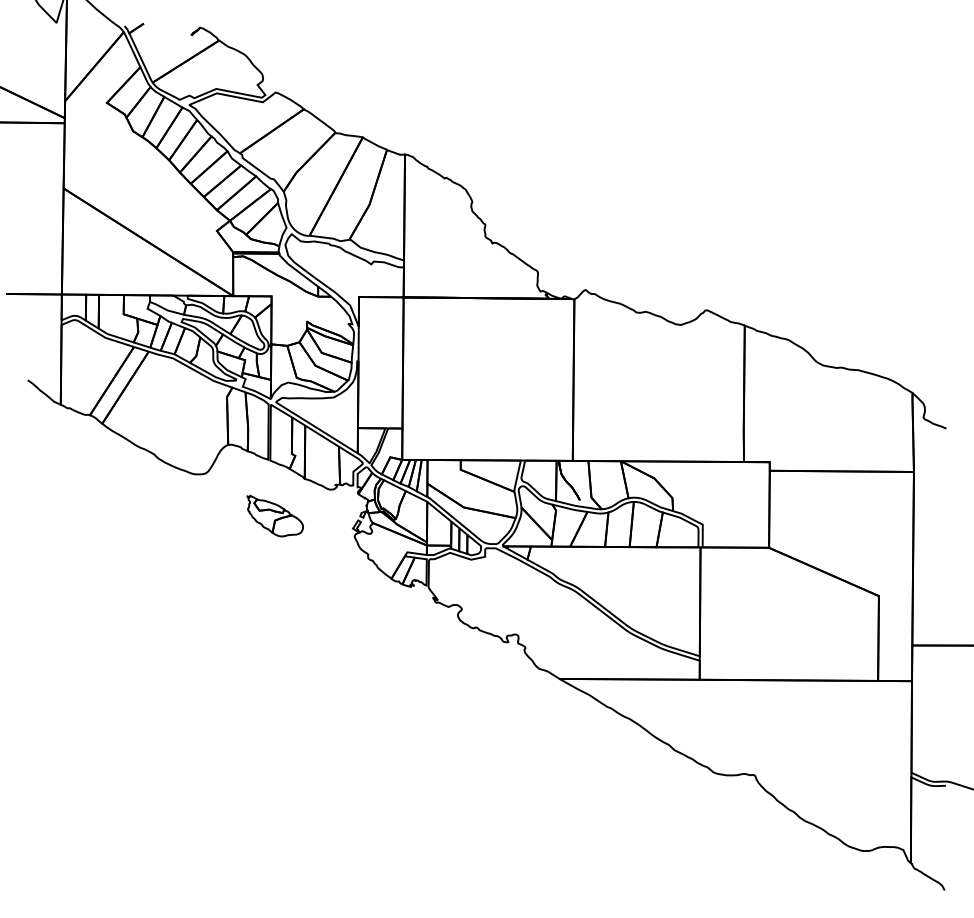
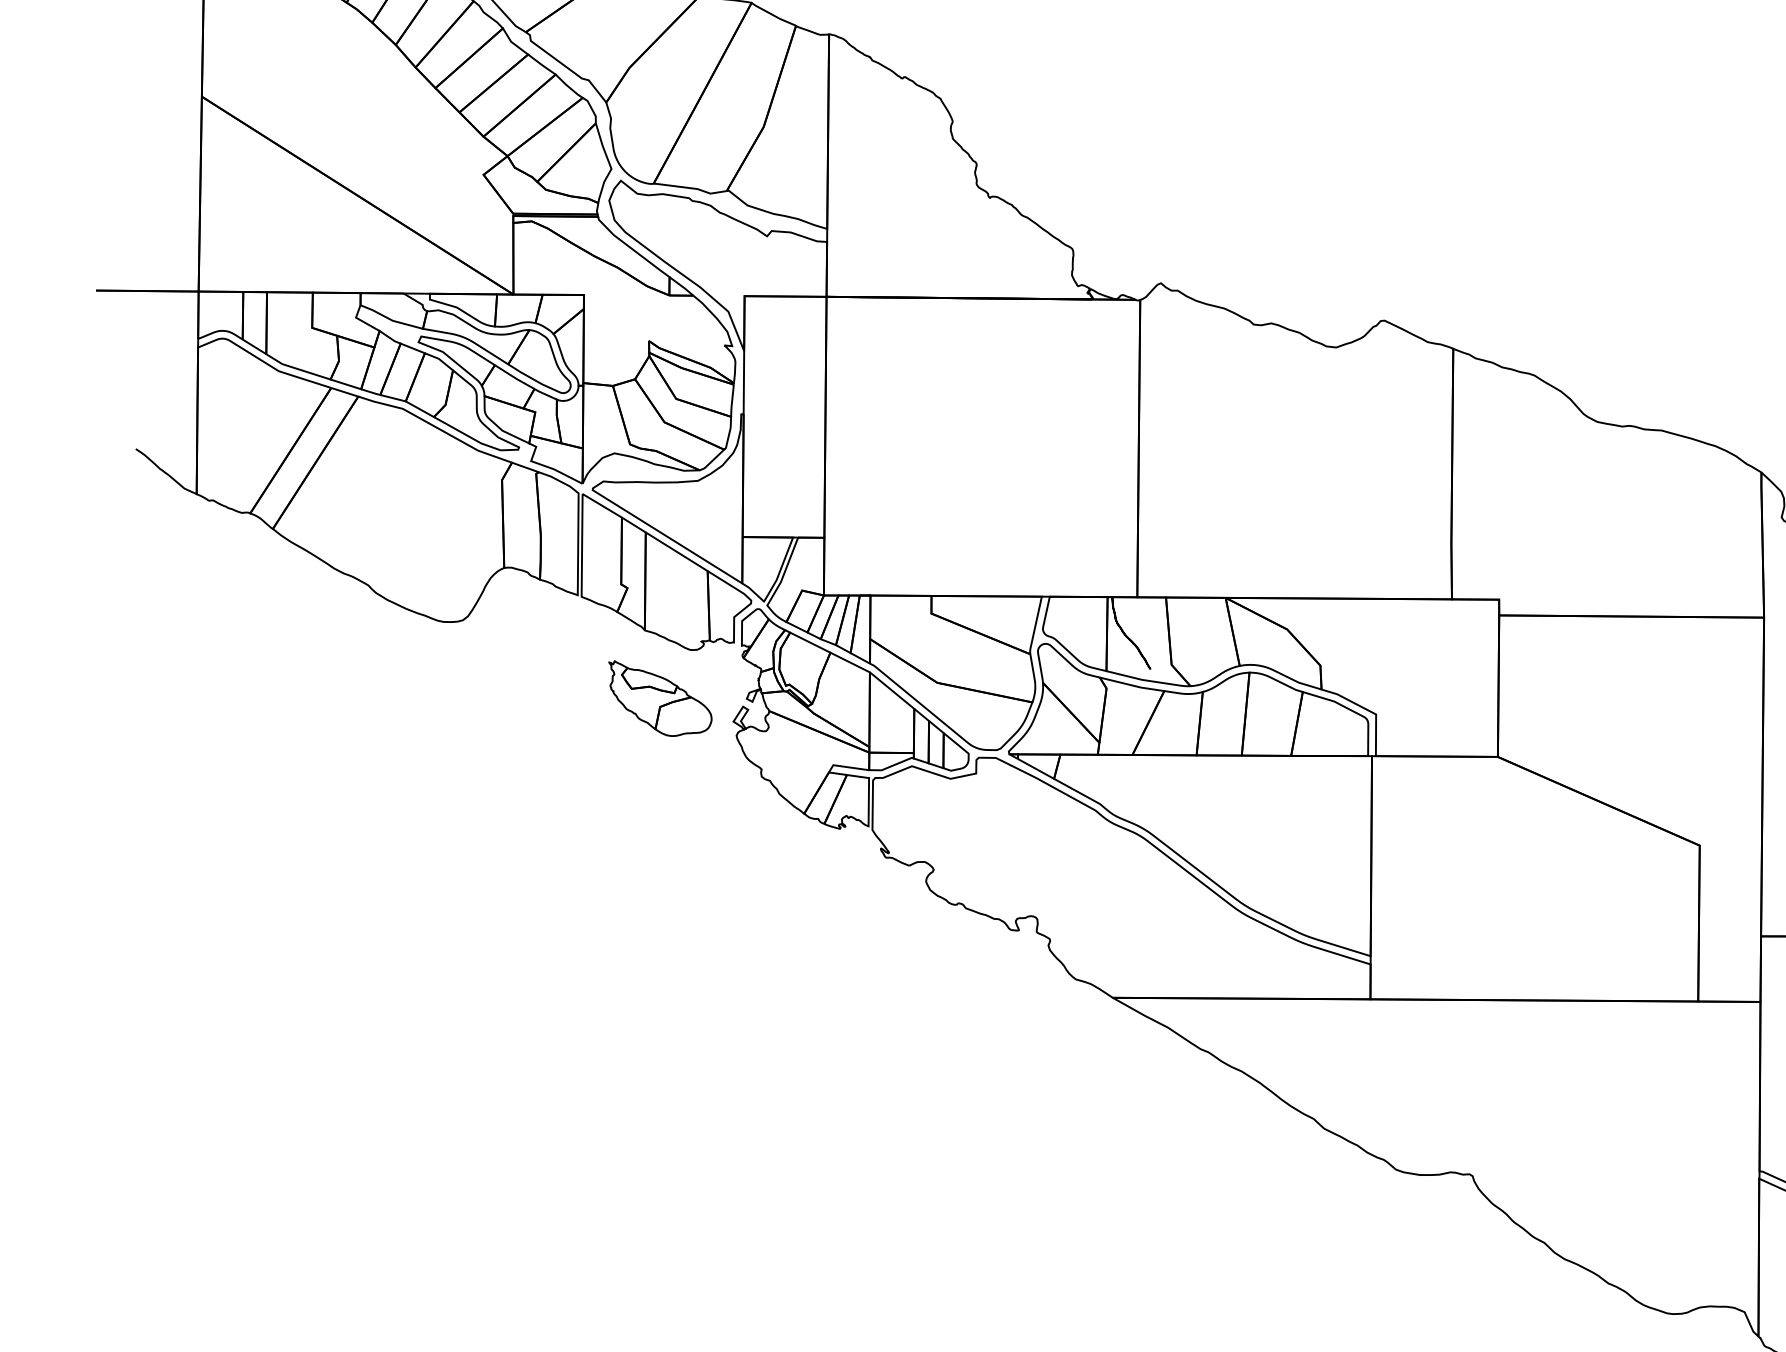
part: (274, 515) -> (659, 697), moved

